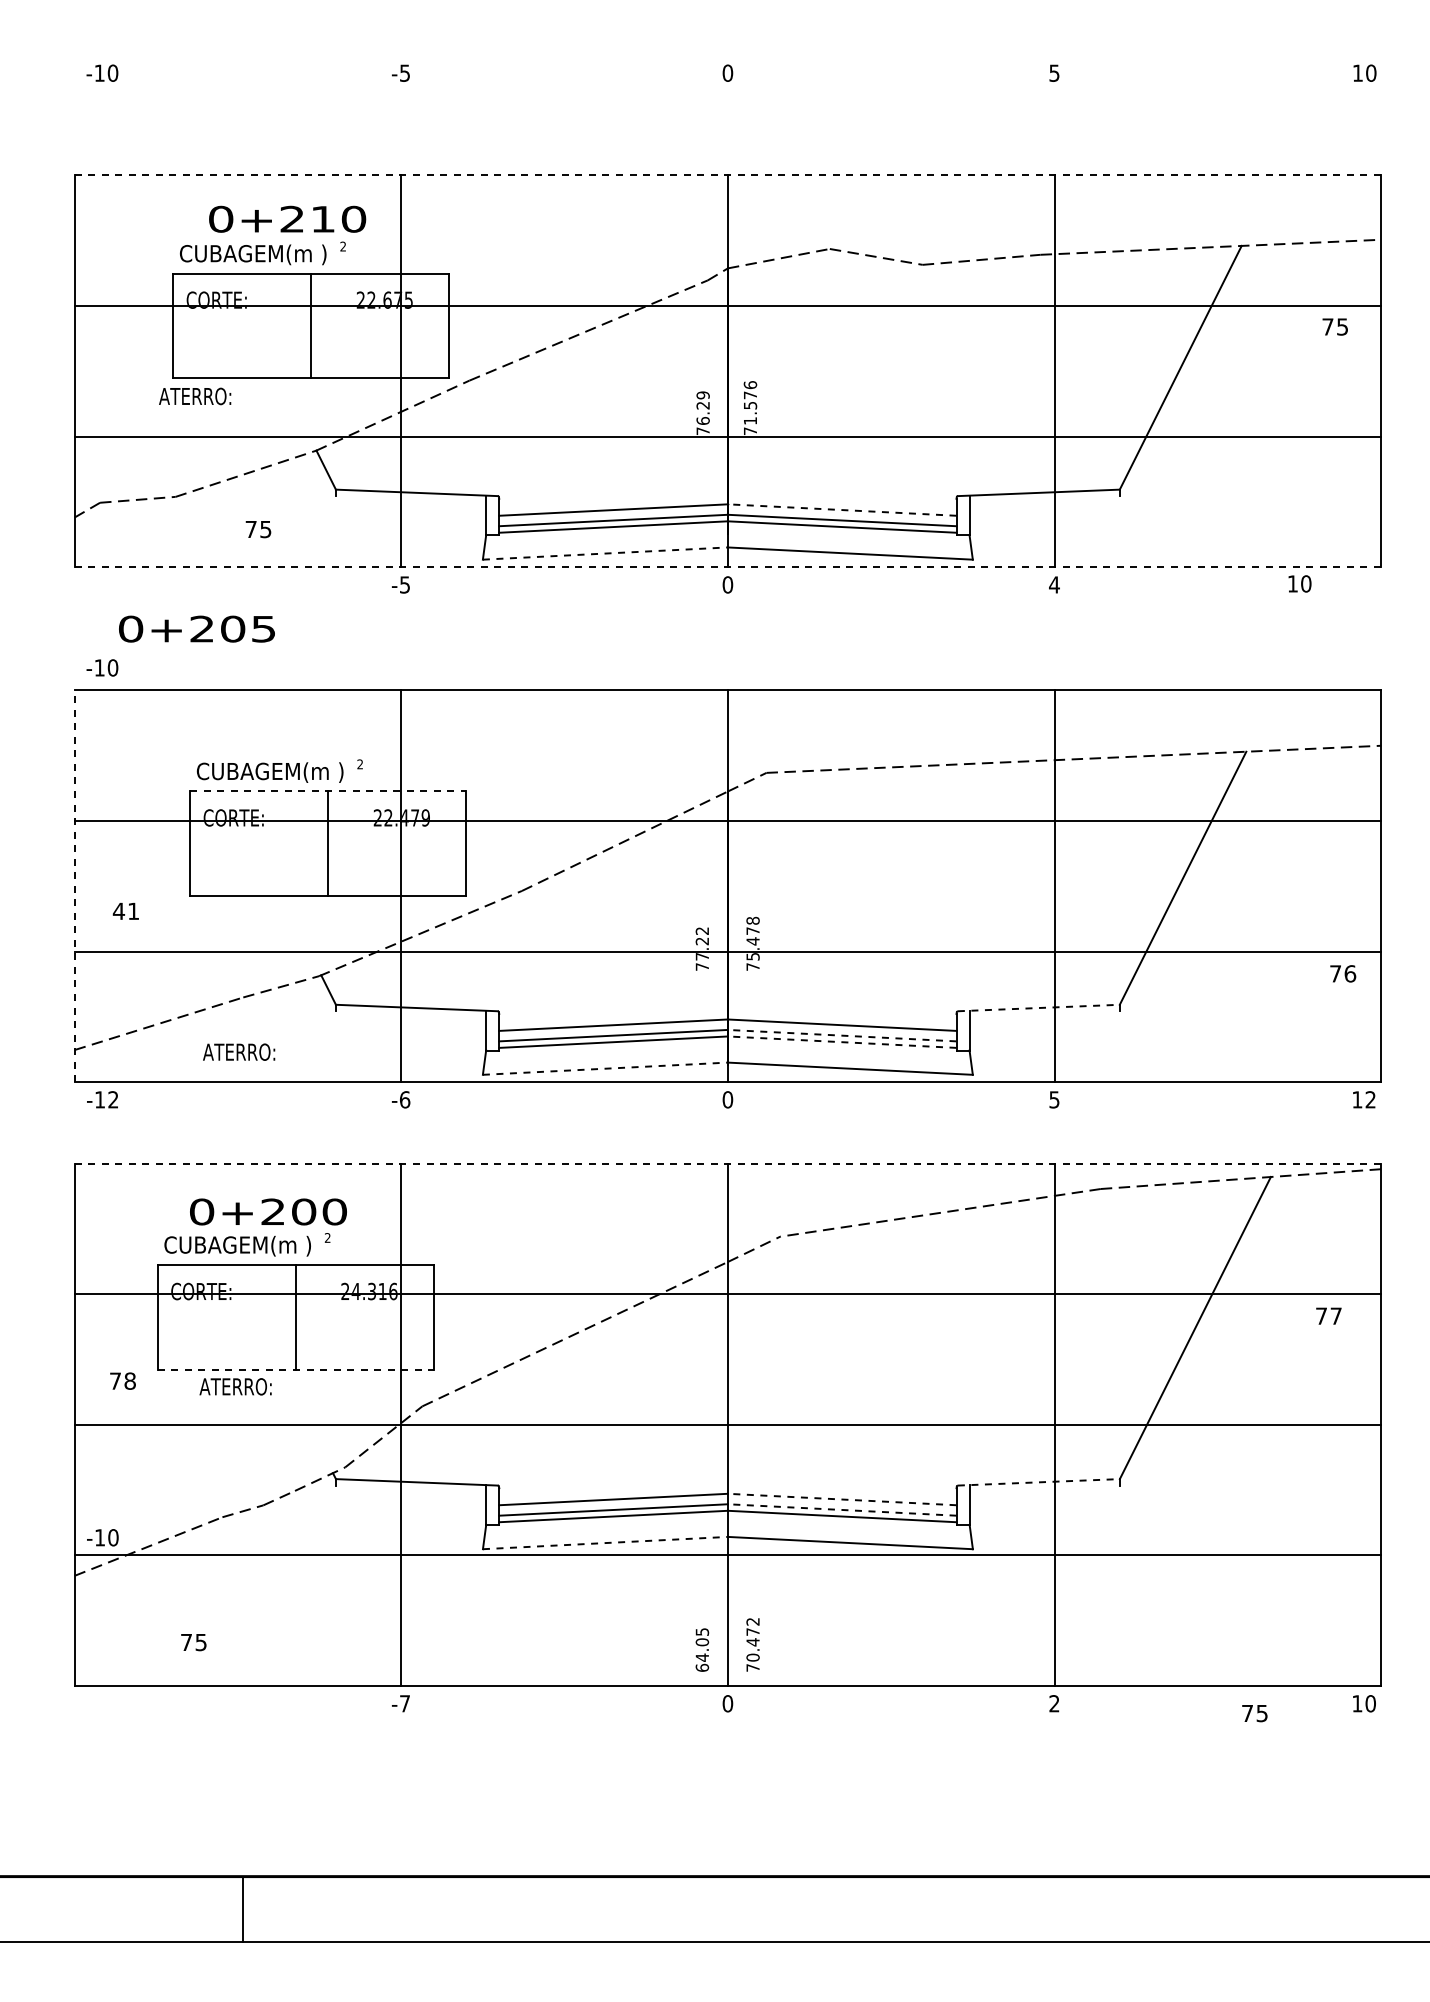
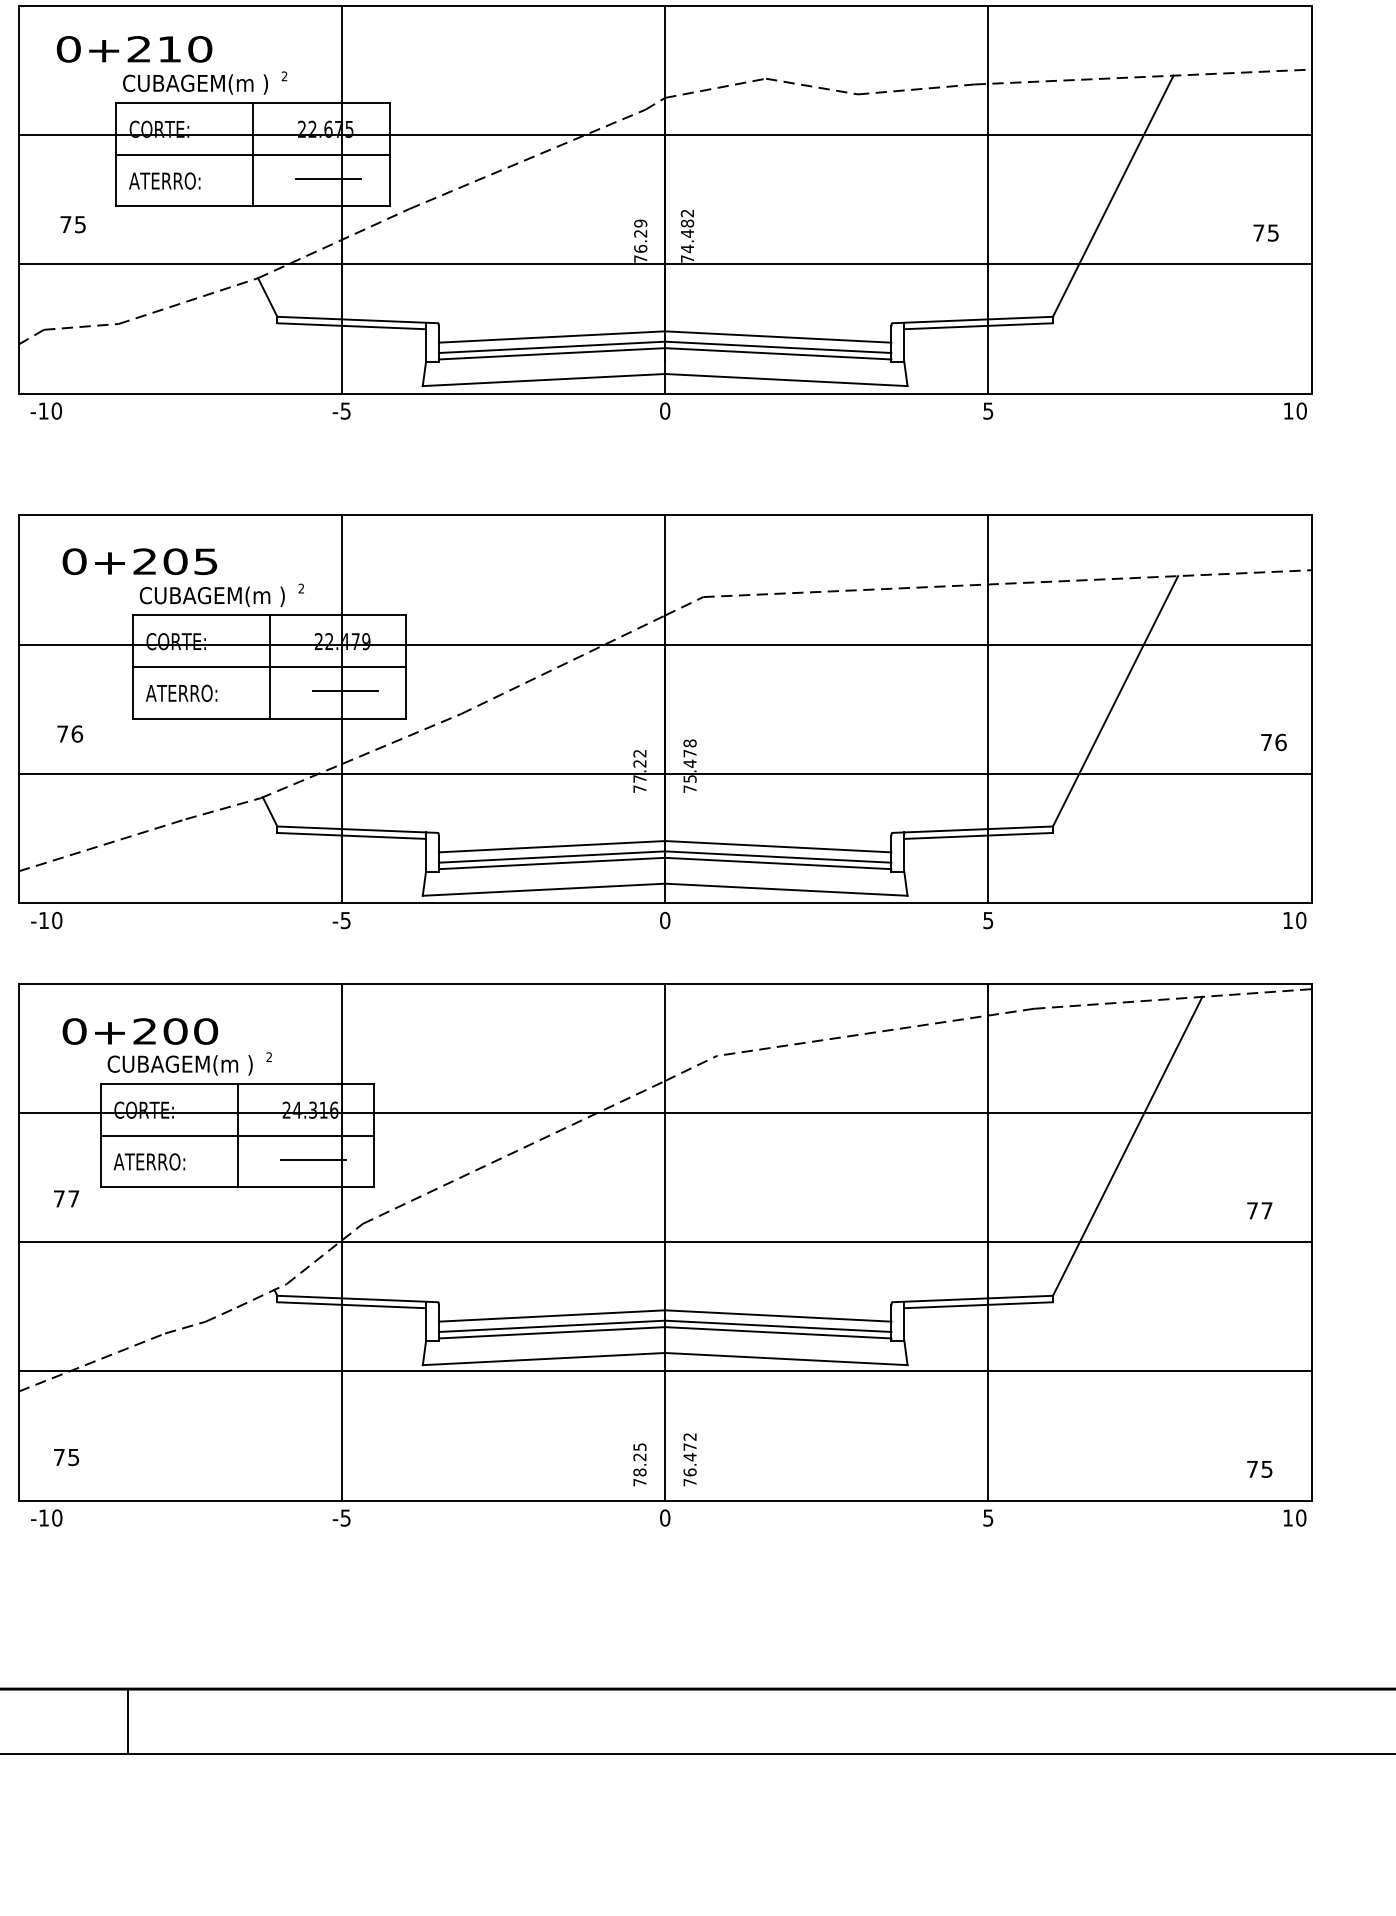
line: (728, 175) -> (665, 5), dashed -> solid
text: (287, 218) -> (134, 48), moved
line: (311, 325) -> (253, 154), added
text: (1334, 326) -> (1265, 232), moved
line: (387, 350) -> (328, 179), added
text: (195, 396) -> (165, 181), moved
text: (750, 403) -> (687, 231), 71.576 -> 74.482
line: (410, 499) -> (351, 326), added
line: (1044, 499) -> (978, 326), added
line: (841, 510) -> (777, 337), dashed -> solid
text: (258, 529) -> (73, 224), moved
line: (605, 553) -> (544, 379), dashed -> solid
line: (728, 567) -> (665, 393), dashed -> solid
text: (1299, 583) -> (1295, 410), moved
text: (1054, 584) -> (988, 410), 4 -> 5
text: (196, 628) -> (139, 561), moved
text: (102, 667) -> (46, 410), moved
line: (328, 791) -> (270, 615), dashed -> solid
line: (328, 843) -> (270, 666), added
line: (404, 868) -> (345, 691), added
line: (74, 886) -> (18, 709), dashed -> solid
text: (125, 911) -> (69, 734), 41 -> 76
text: (1343, 973) -> (1274, 742), moved
line: (1039, 1008) -> (973, 830), dashed -> solid
line: (410, 1014) -> (351, 836), added
line: (1044, 1014) -> (978, 836), added
line: (841, 1035) -> (777, 856), dashed -> solid
line: (841, 1042) -> (777, 863), dashed -> solid
text: (239, 1051) -> (181, 692), moved
line: (605, 1068) -> (544, 889), dashed -> solid
text: (113, 1099) -> (57, 920), -12 -> -10
text: (405, 1099) -> (346, 920), -6 -> -5
text: (1370, 1099) -> (1300, 920), 12 -> 10
line: (728, 1163) -> (665, 983), dashed -> solid
text: (268, 1211) -> (140, 1031), moved
text: (1328, 1315) -> (1259, 1210), moved
line: (295, 1317) -> (237, 1135), added
line: (372, 1341) -> (313, 1159), added
line: (296, 1369) -> (238, 1187), dashed -> solid
text: (129, 1380) -> (73, 1198), 78 -> 77
text: (235, 1386) -> (149, 1161), moved
line: (1039, 1482) -> (973, 1299), dashed -> solid
line: (410, 1488) -> (351, 1305), added
line: (1044, 1488) -> (978, 1305), added
line: (841, 1499) -> (777, 1315), dashed -> solid
line: (841, 1509) -> (777, 1325), dashed -> solid
text: (102, 1537) -> (46, 1517), moved
line: (605, 1543) -> (544, 1359), dashed -> solid
text: (193, 1642) -> (66, 1457), moved
text: (702, 1654) -> (640, 1469), 64.05 -> 78.25
text: (752, 1657) -> (689, 1472), 70.472 -> 76.472
text: (404, 1703) -> (345, 1517), -7 -> -5
text: (1054, 1703) -> (988, 1517), 2 -> 5
text: (1254, 1713) -> (1259, 1469), moved
line: (242, 1908) -> (127, 1720), moved

